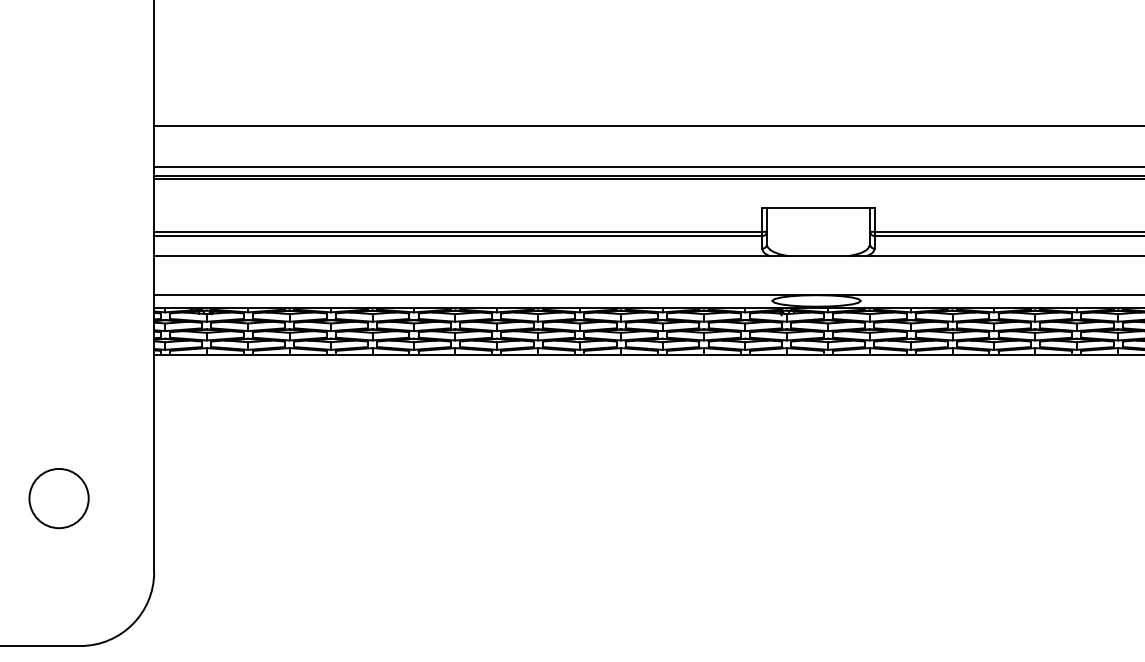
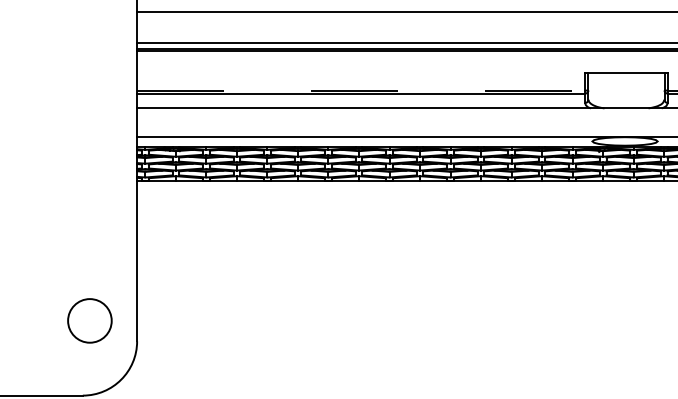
line: (458, 231) -> (361, 90), solid -> dashed
circle: (58, 498) -> (89, 320), moved

